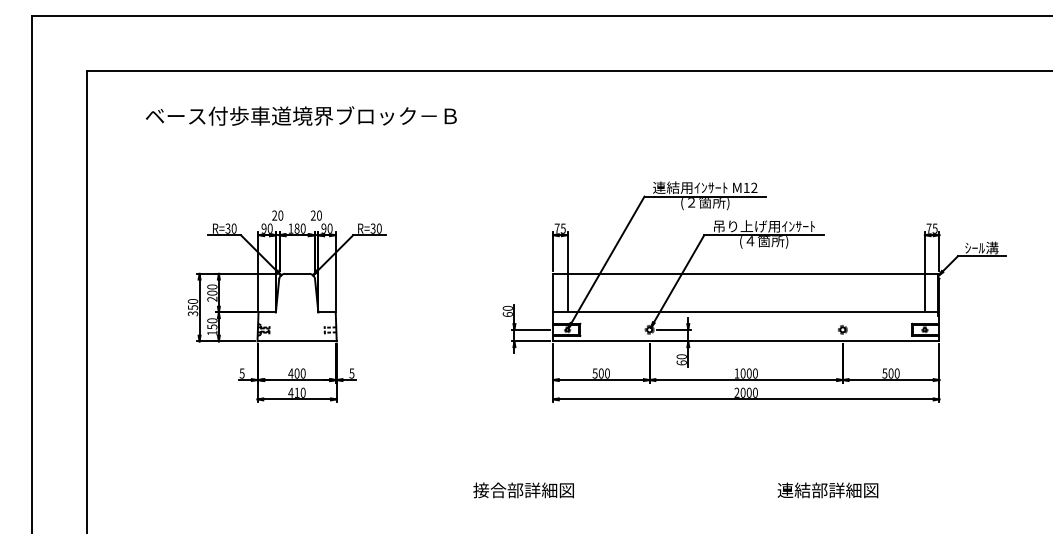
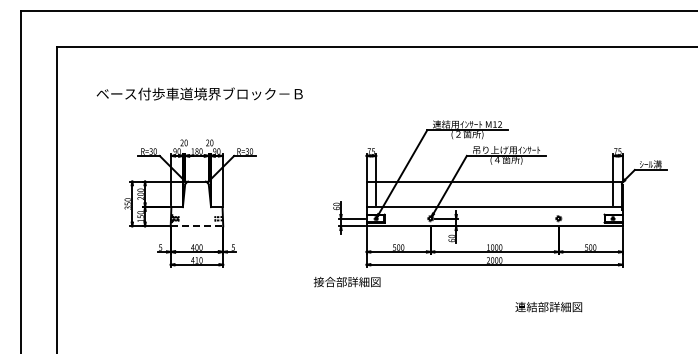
text: (300, 115) -> (199, 93), moved
line: (297, 341) -> (197, 226), solid -> dashed
text: (522, 491) -> (346, 282), moved
text: (827, 491) -> (548, 307), moved

